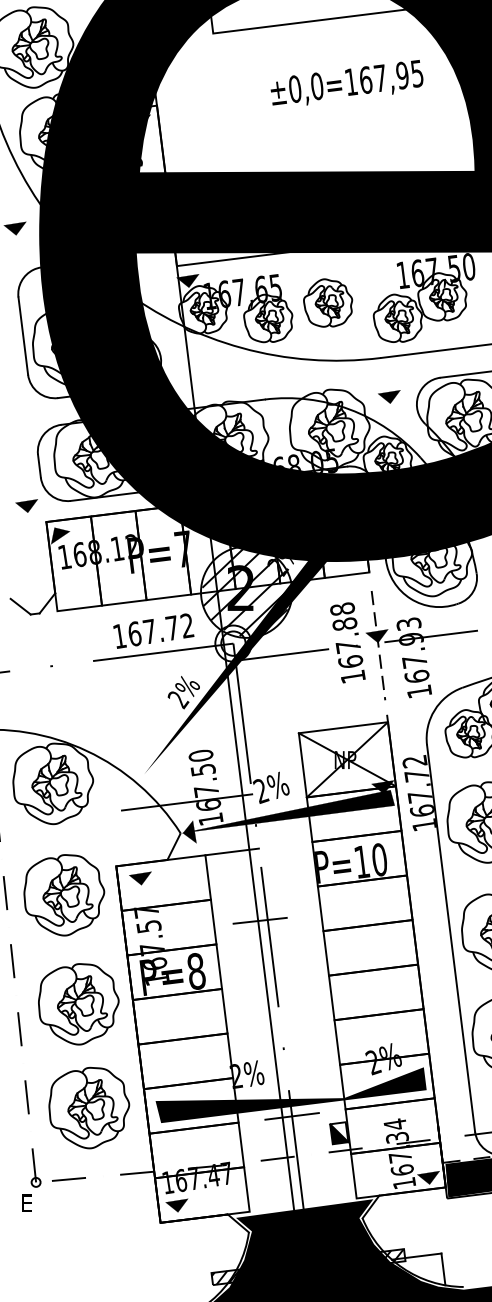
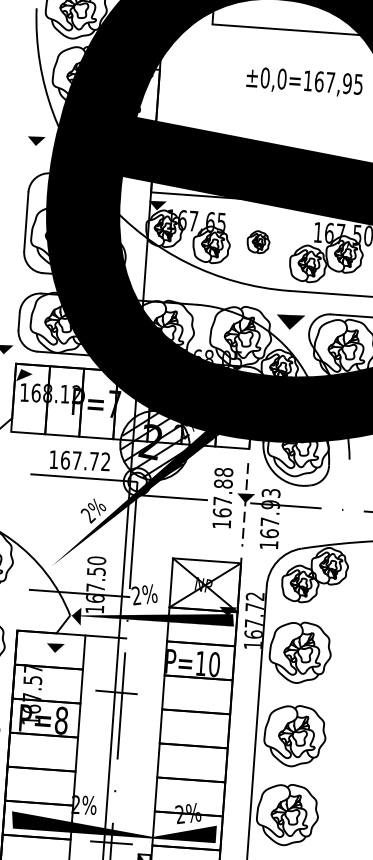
part: (328, 302) -> (258, 241), size x0.6
part: (389, 396) -> (290, 320), size x1.6
part: (140, 878) -> (55, 647), moved

